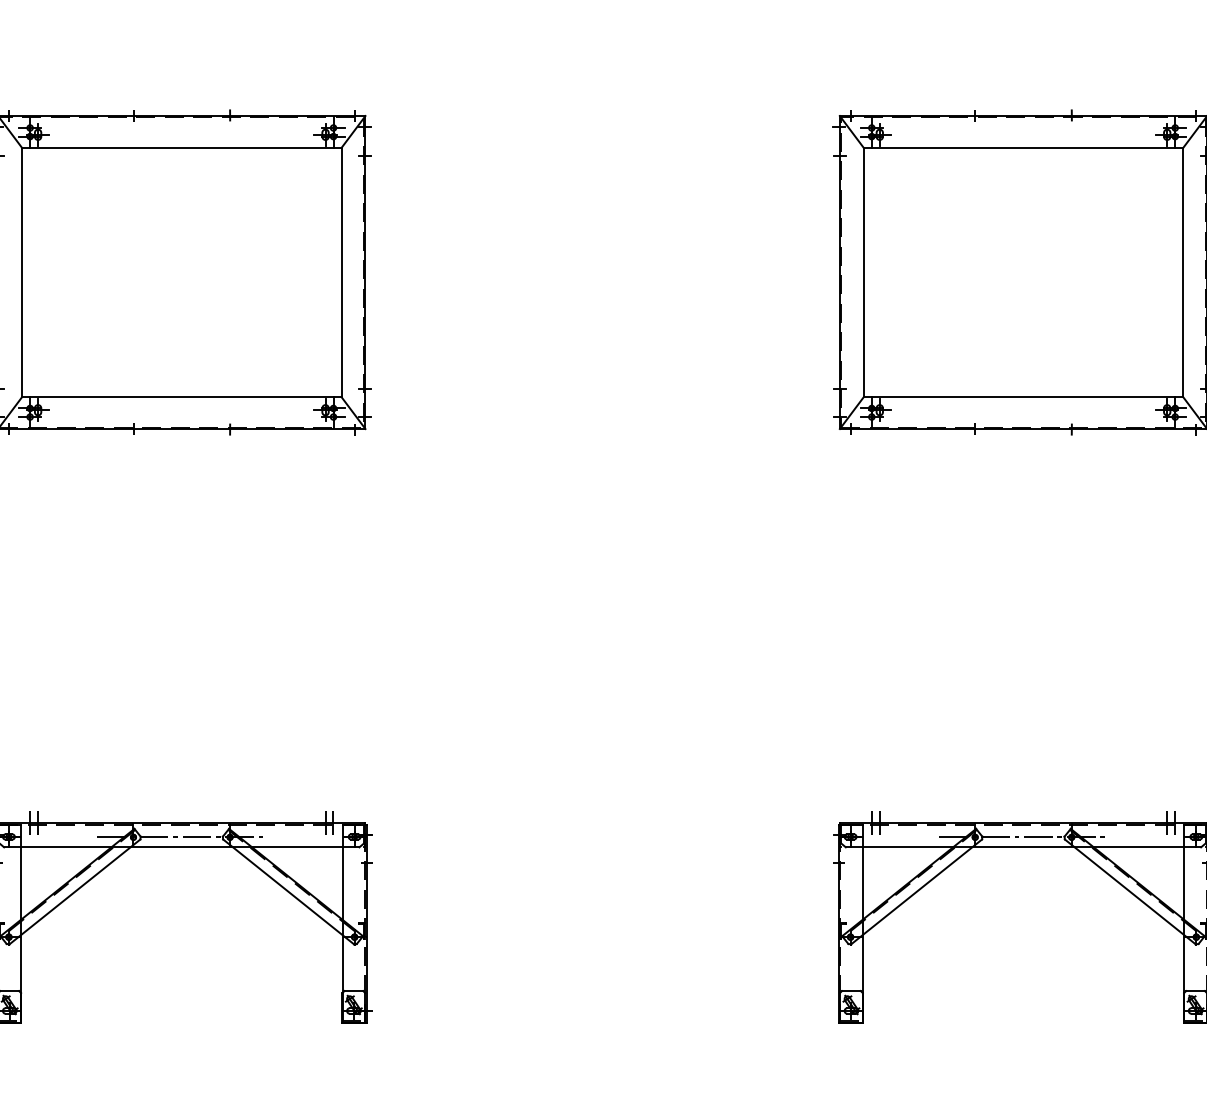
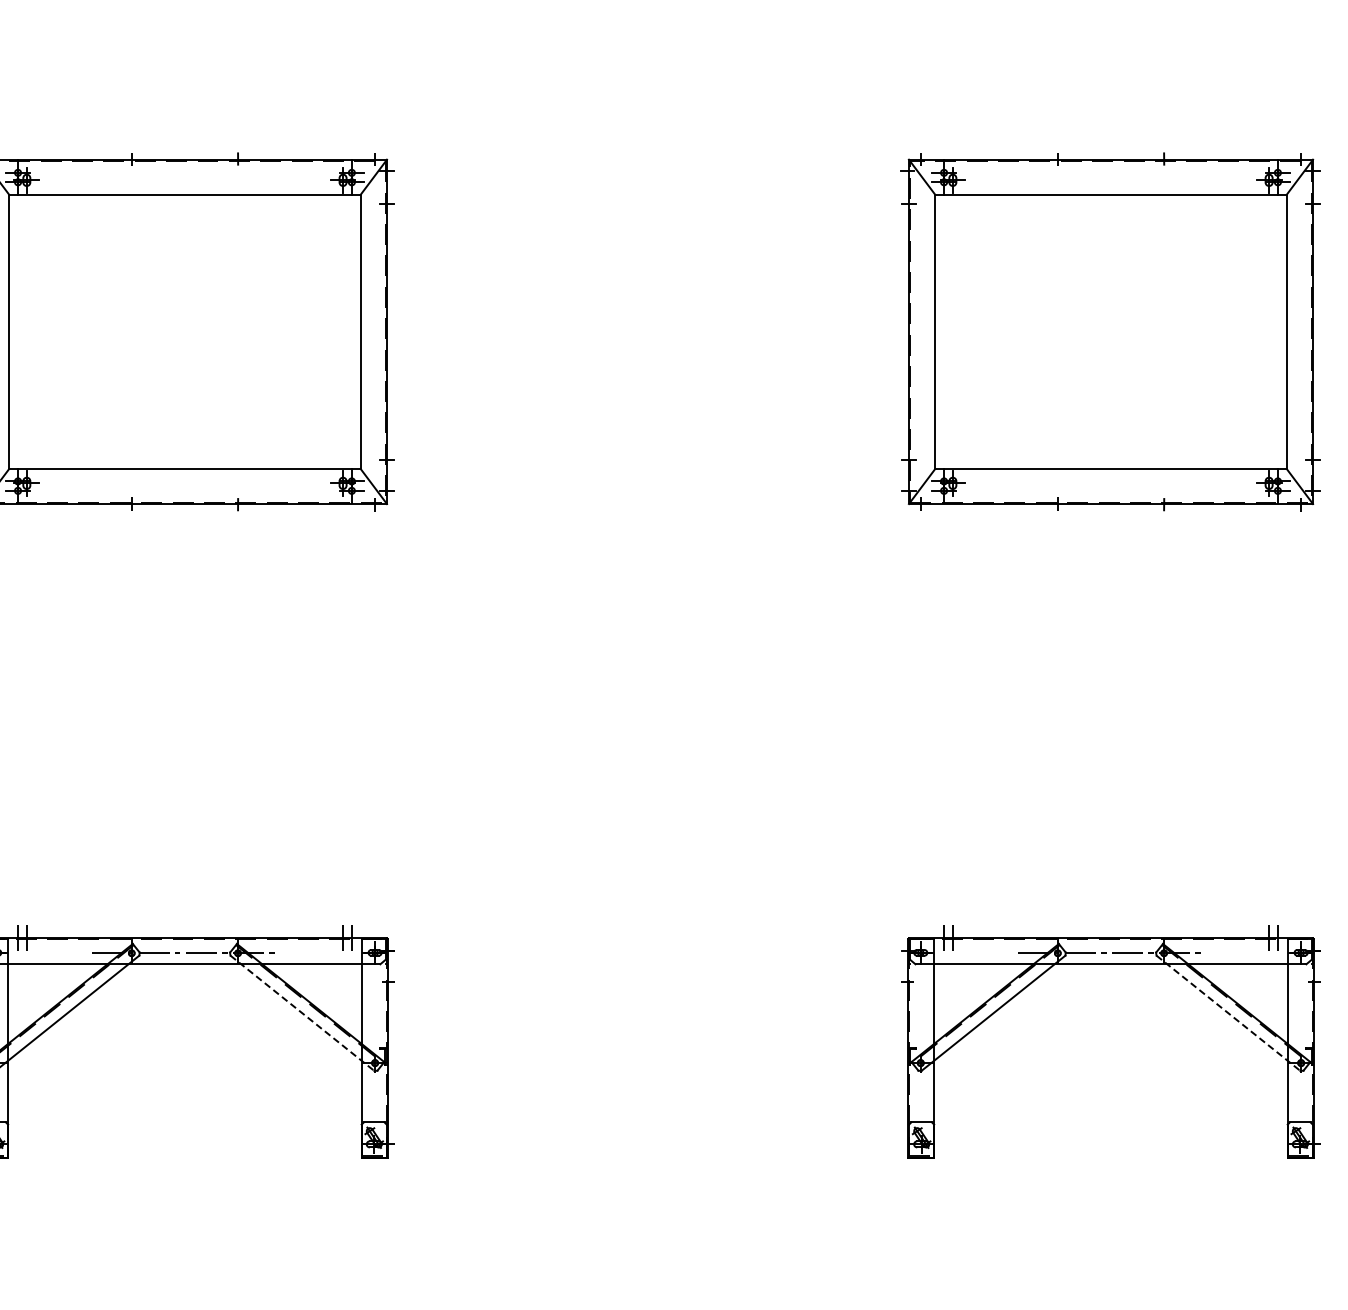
line: (288, 892) -> (302, 1013), solid -> dashed
line: (1130, 892) -> (1228, 1013), solid -> dashed

